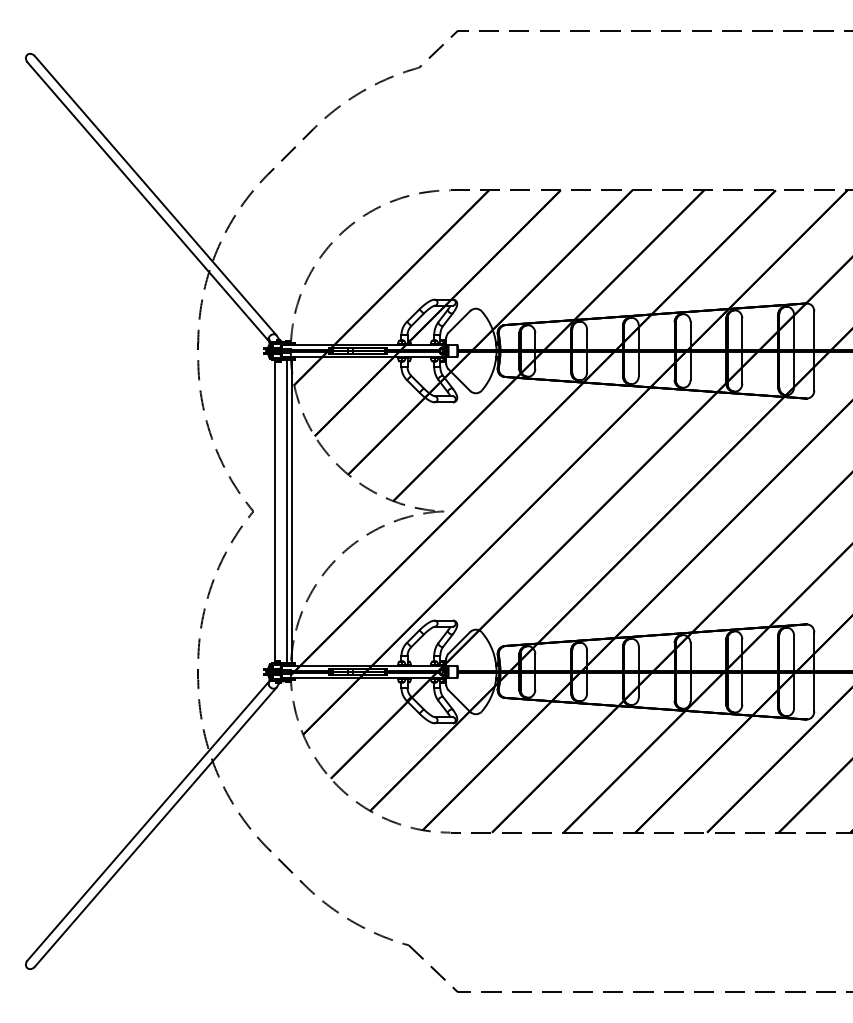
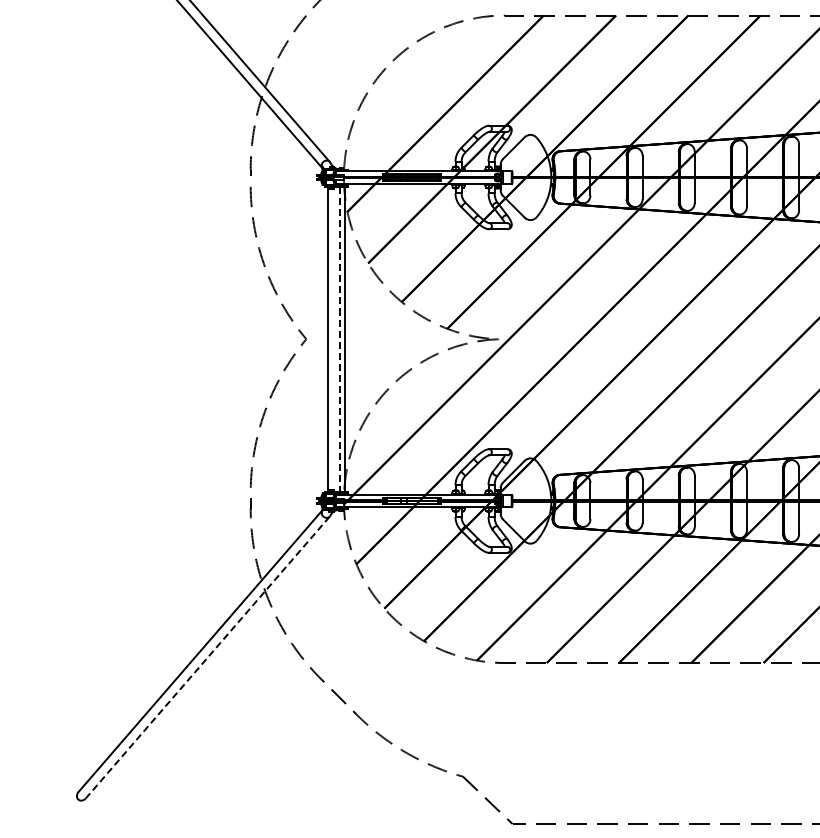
line: (287, 511) -> (340, 339), solid -> dashed
line: (155, 827) -> (207, 657), solid -> dashed

